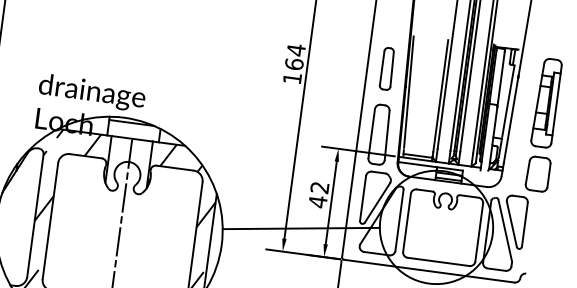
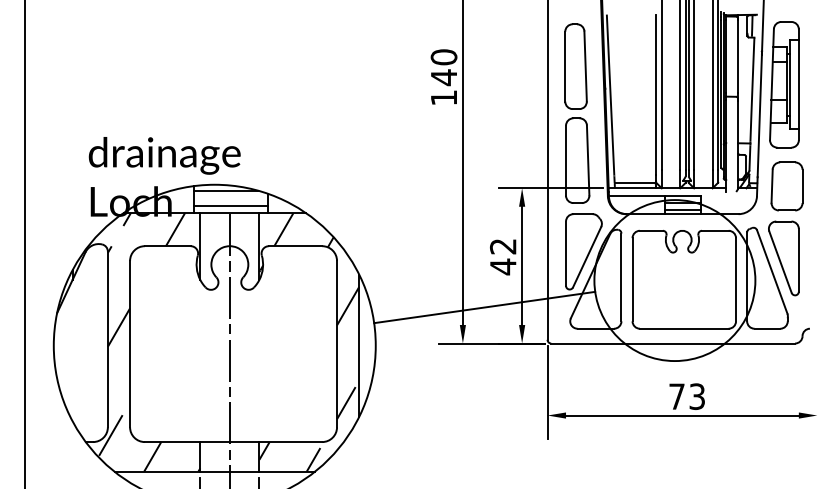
text: (294, 57) -> (443, 67), 164 -> 140
part: (387, 68) -> (575, 66), size x1.43
part: (546, 102) -> (784, 84), moved
line: (133, 133) -> (230, 205), added
part: (537, 174) -> (786, 186), moved

